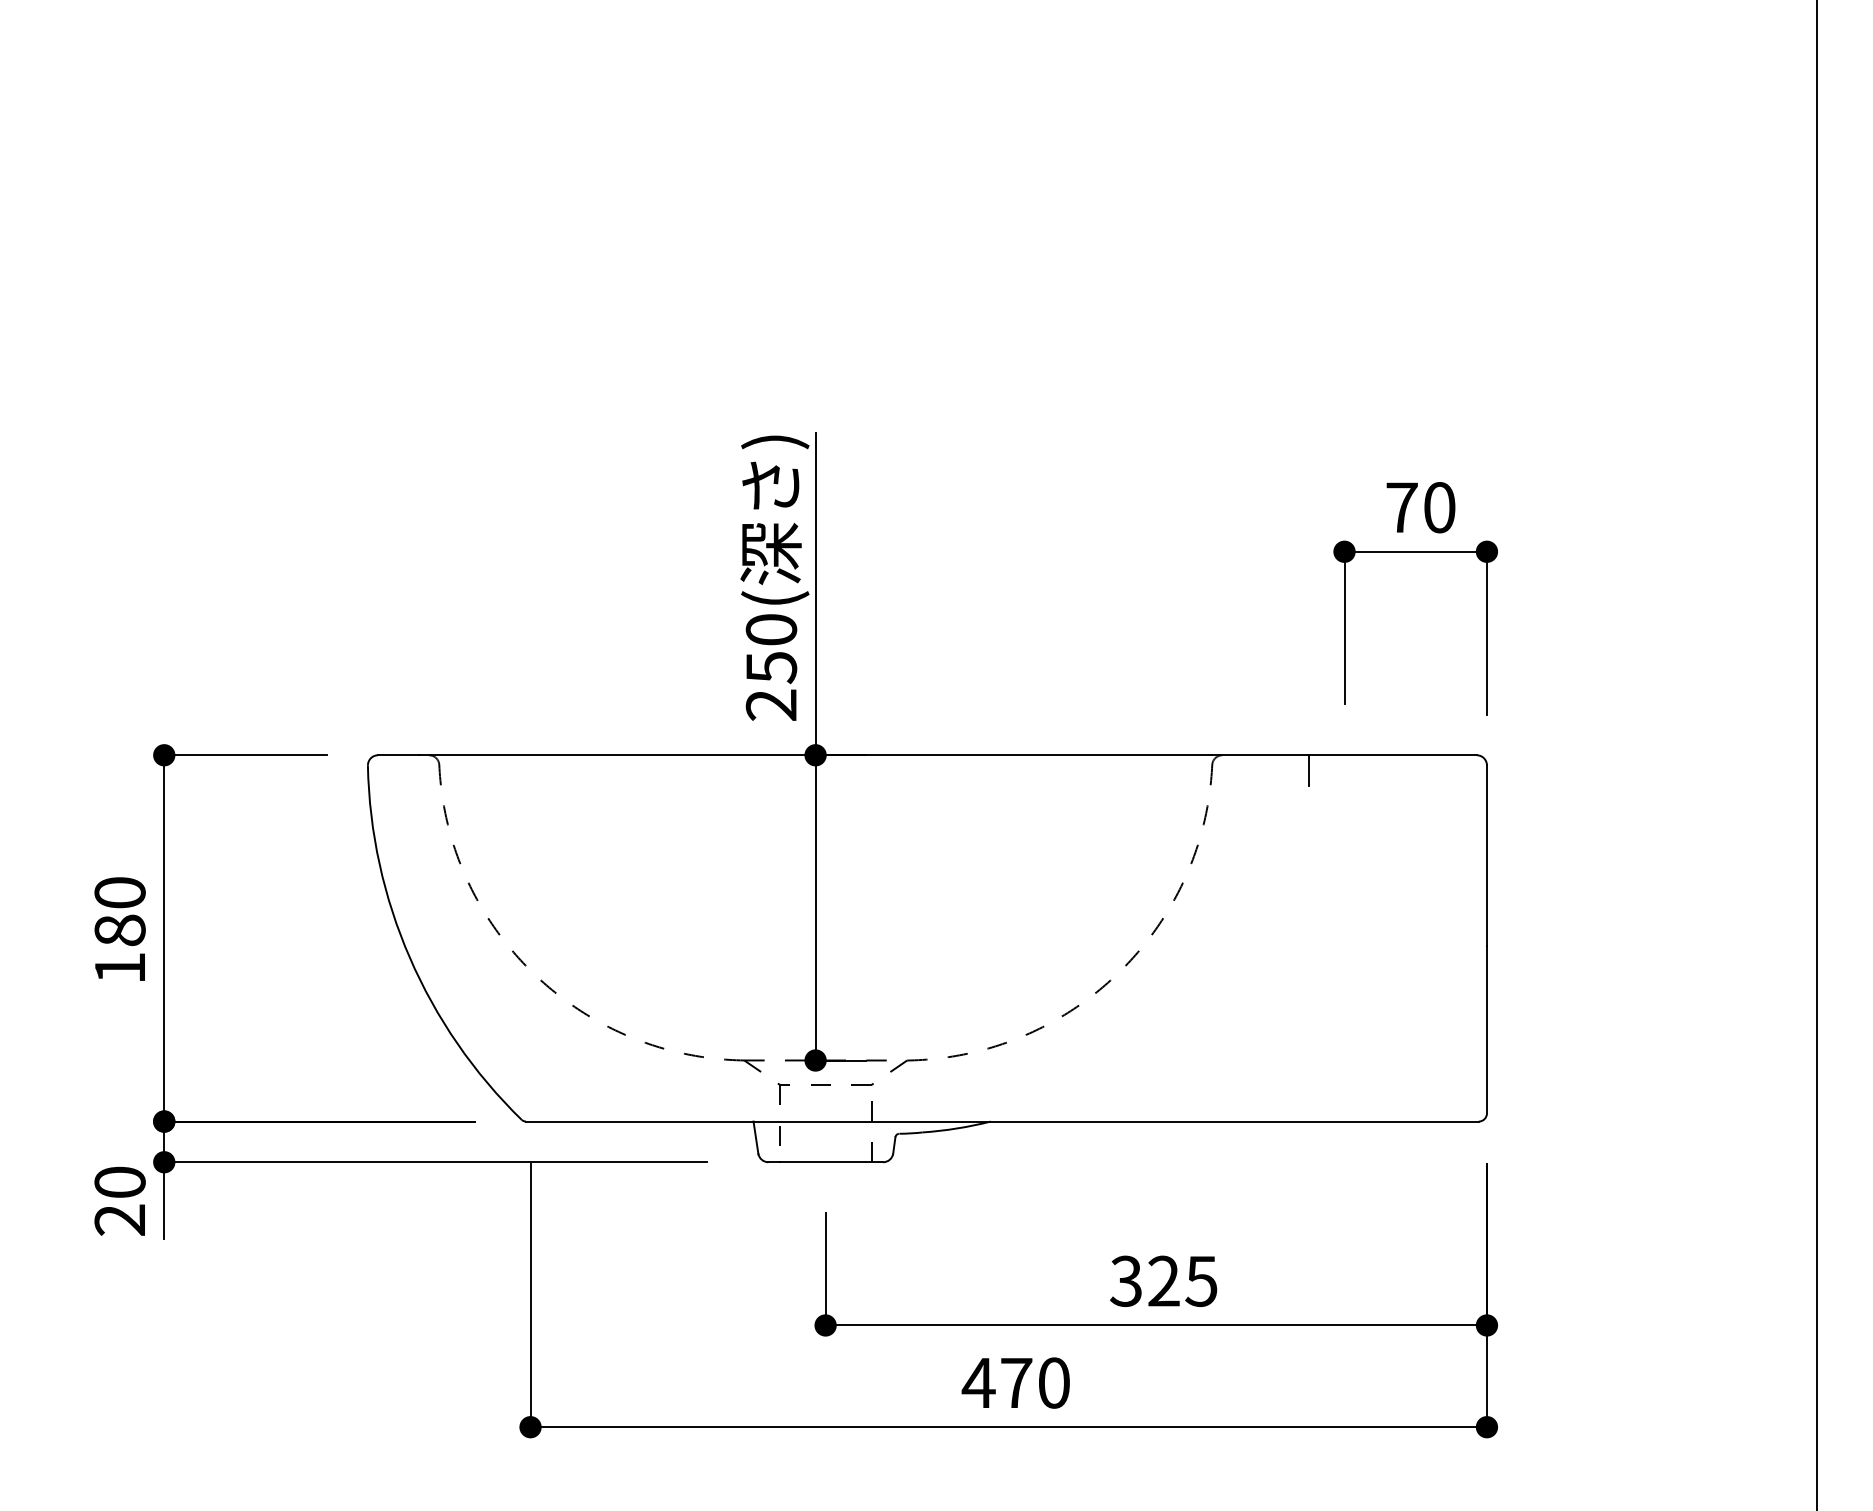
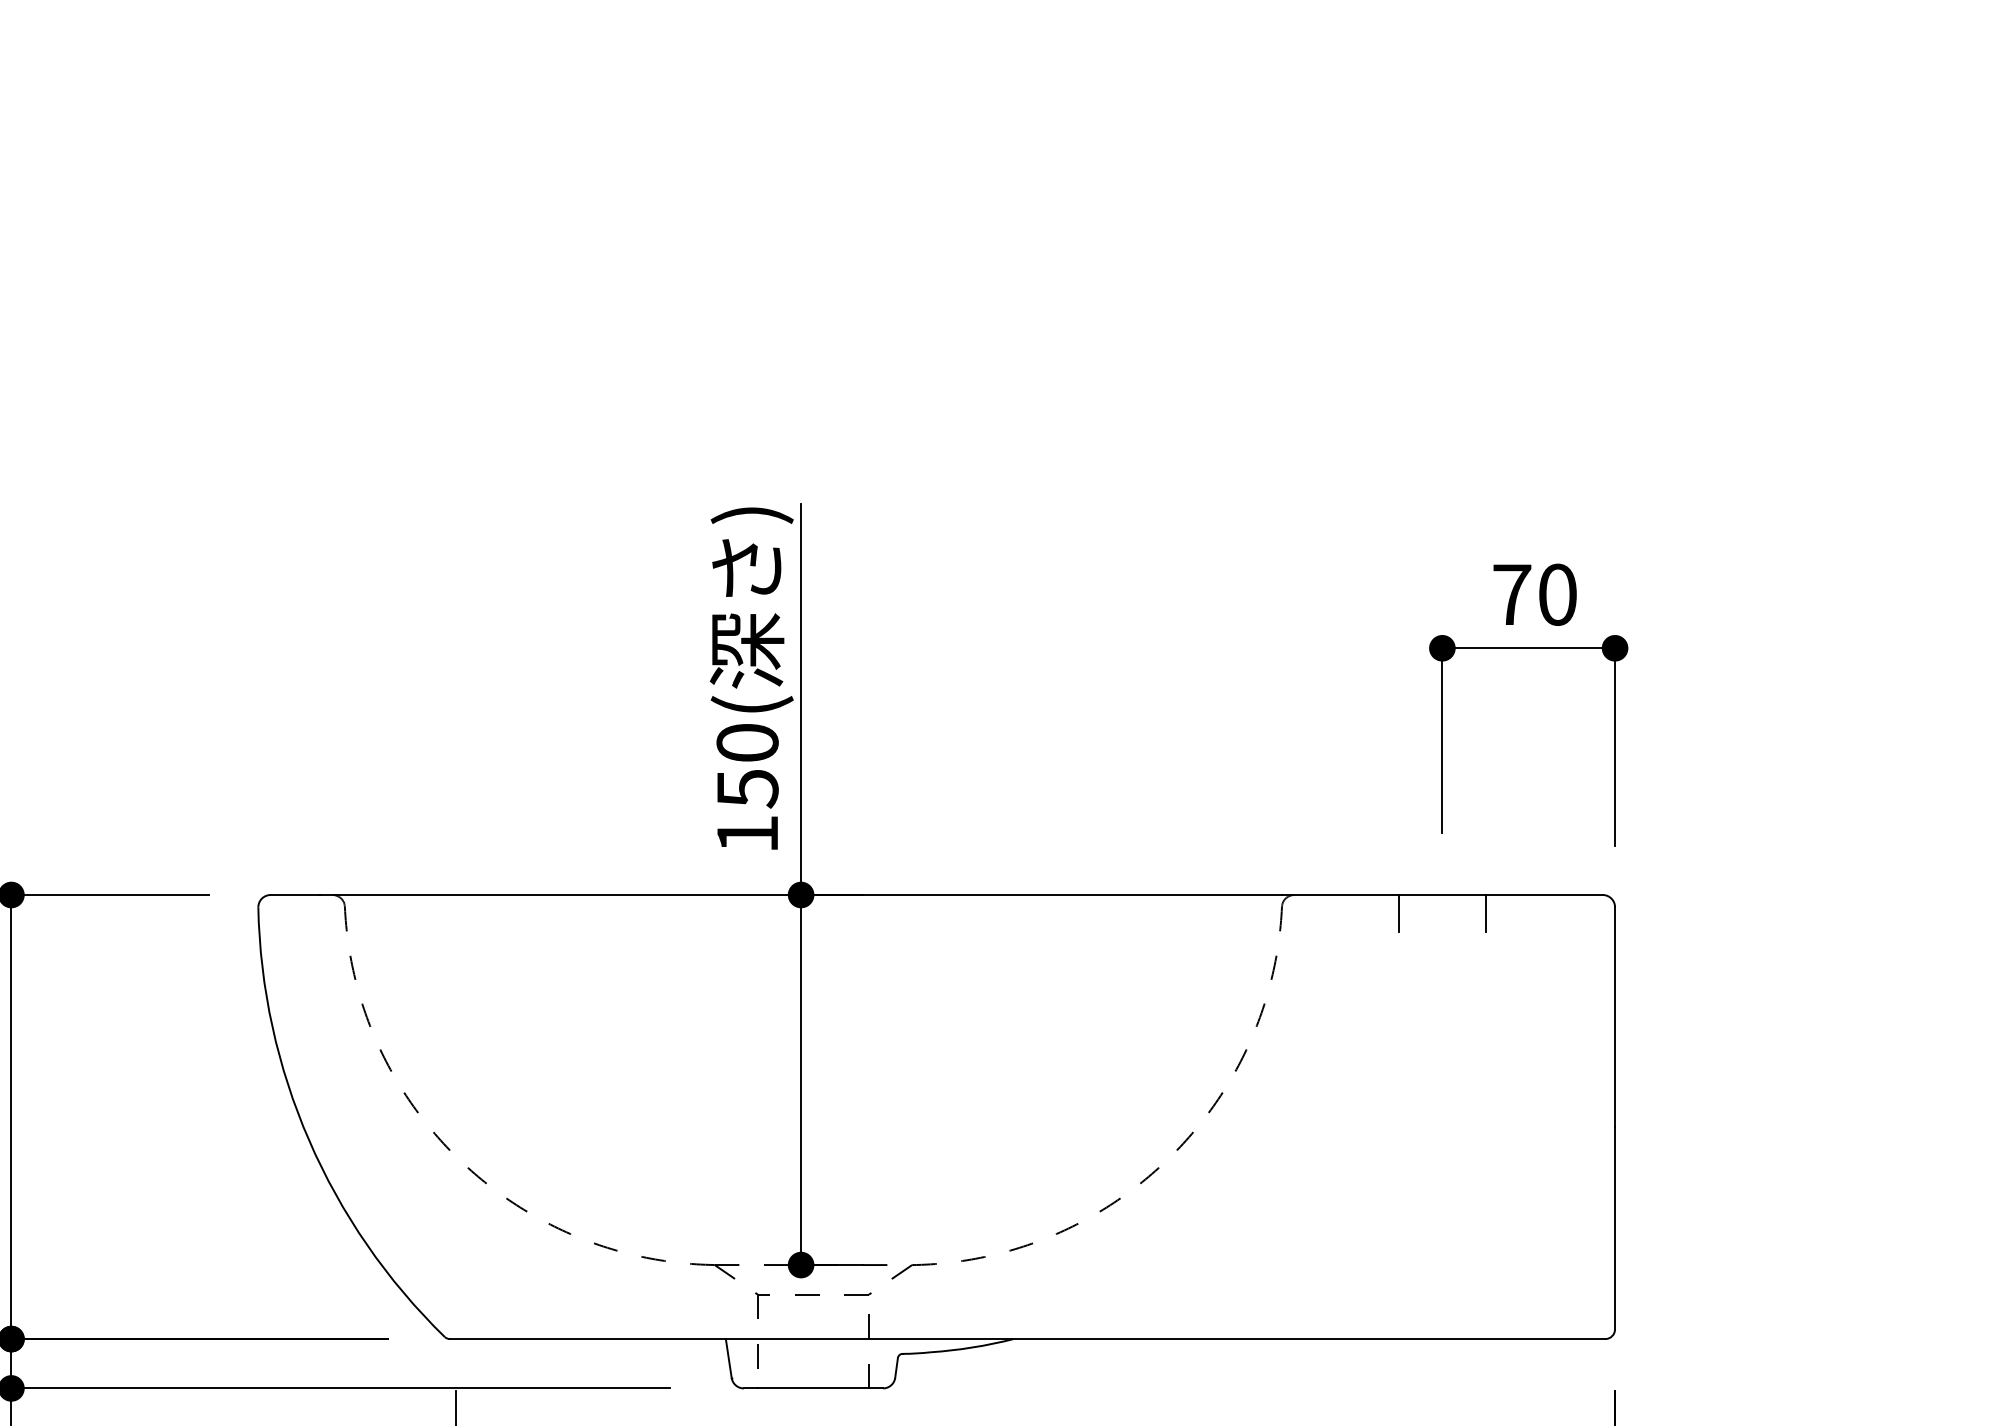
text: (770, 704) -> (746, 833), 250( -> 150(
line: (1380, 770) -> (1485, 913), added

